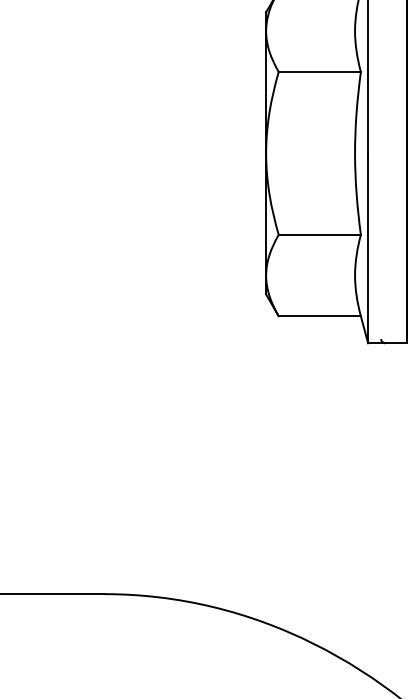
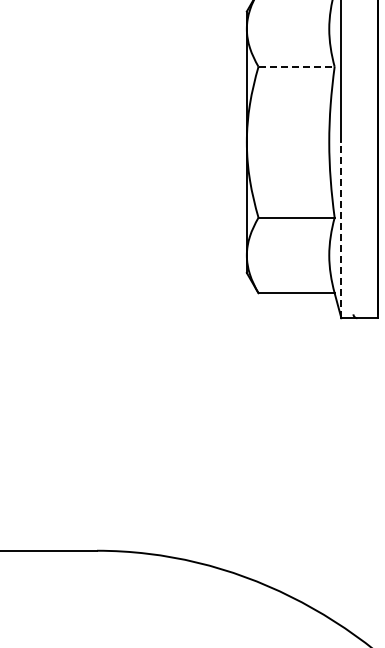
line: (320, 71) -> (297, 66), solid -> dashed
line: (368, 248) -> (341, 230), solid -> dashed

